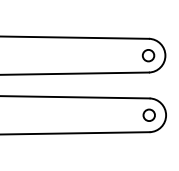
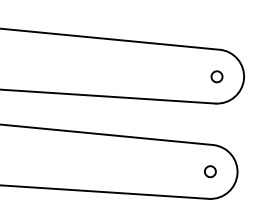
circle: (148, 55) -> (217, 76), size x0.6
circle: (148, 114) -> (209, 170), size x0.6

